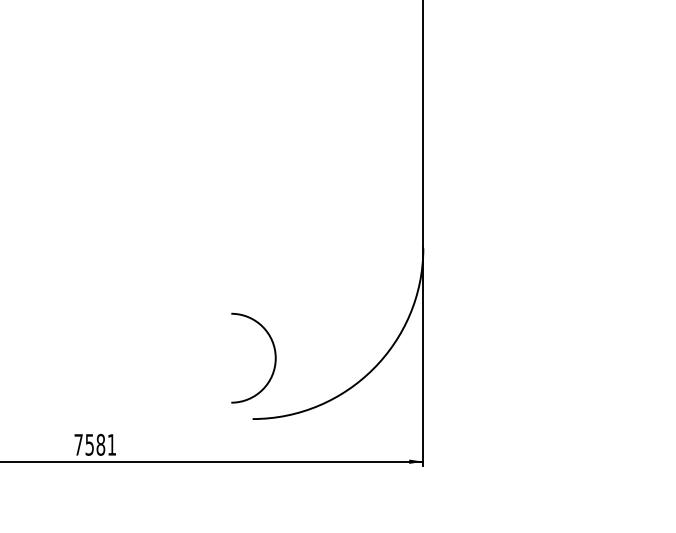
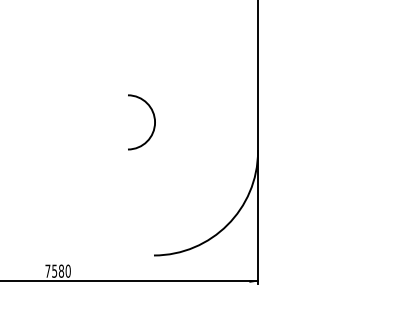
part: (273, 351) -> (153, 118), moved
text: (110, 443) -> (67, 270), 7581 -> 7580

